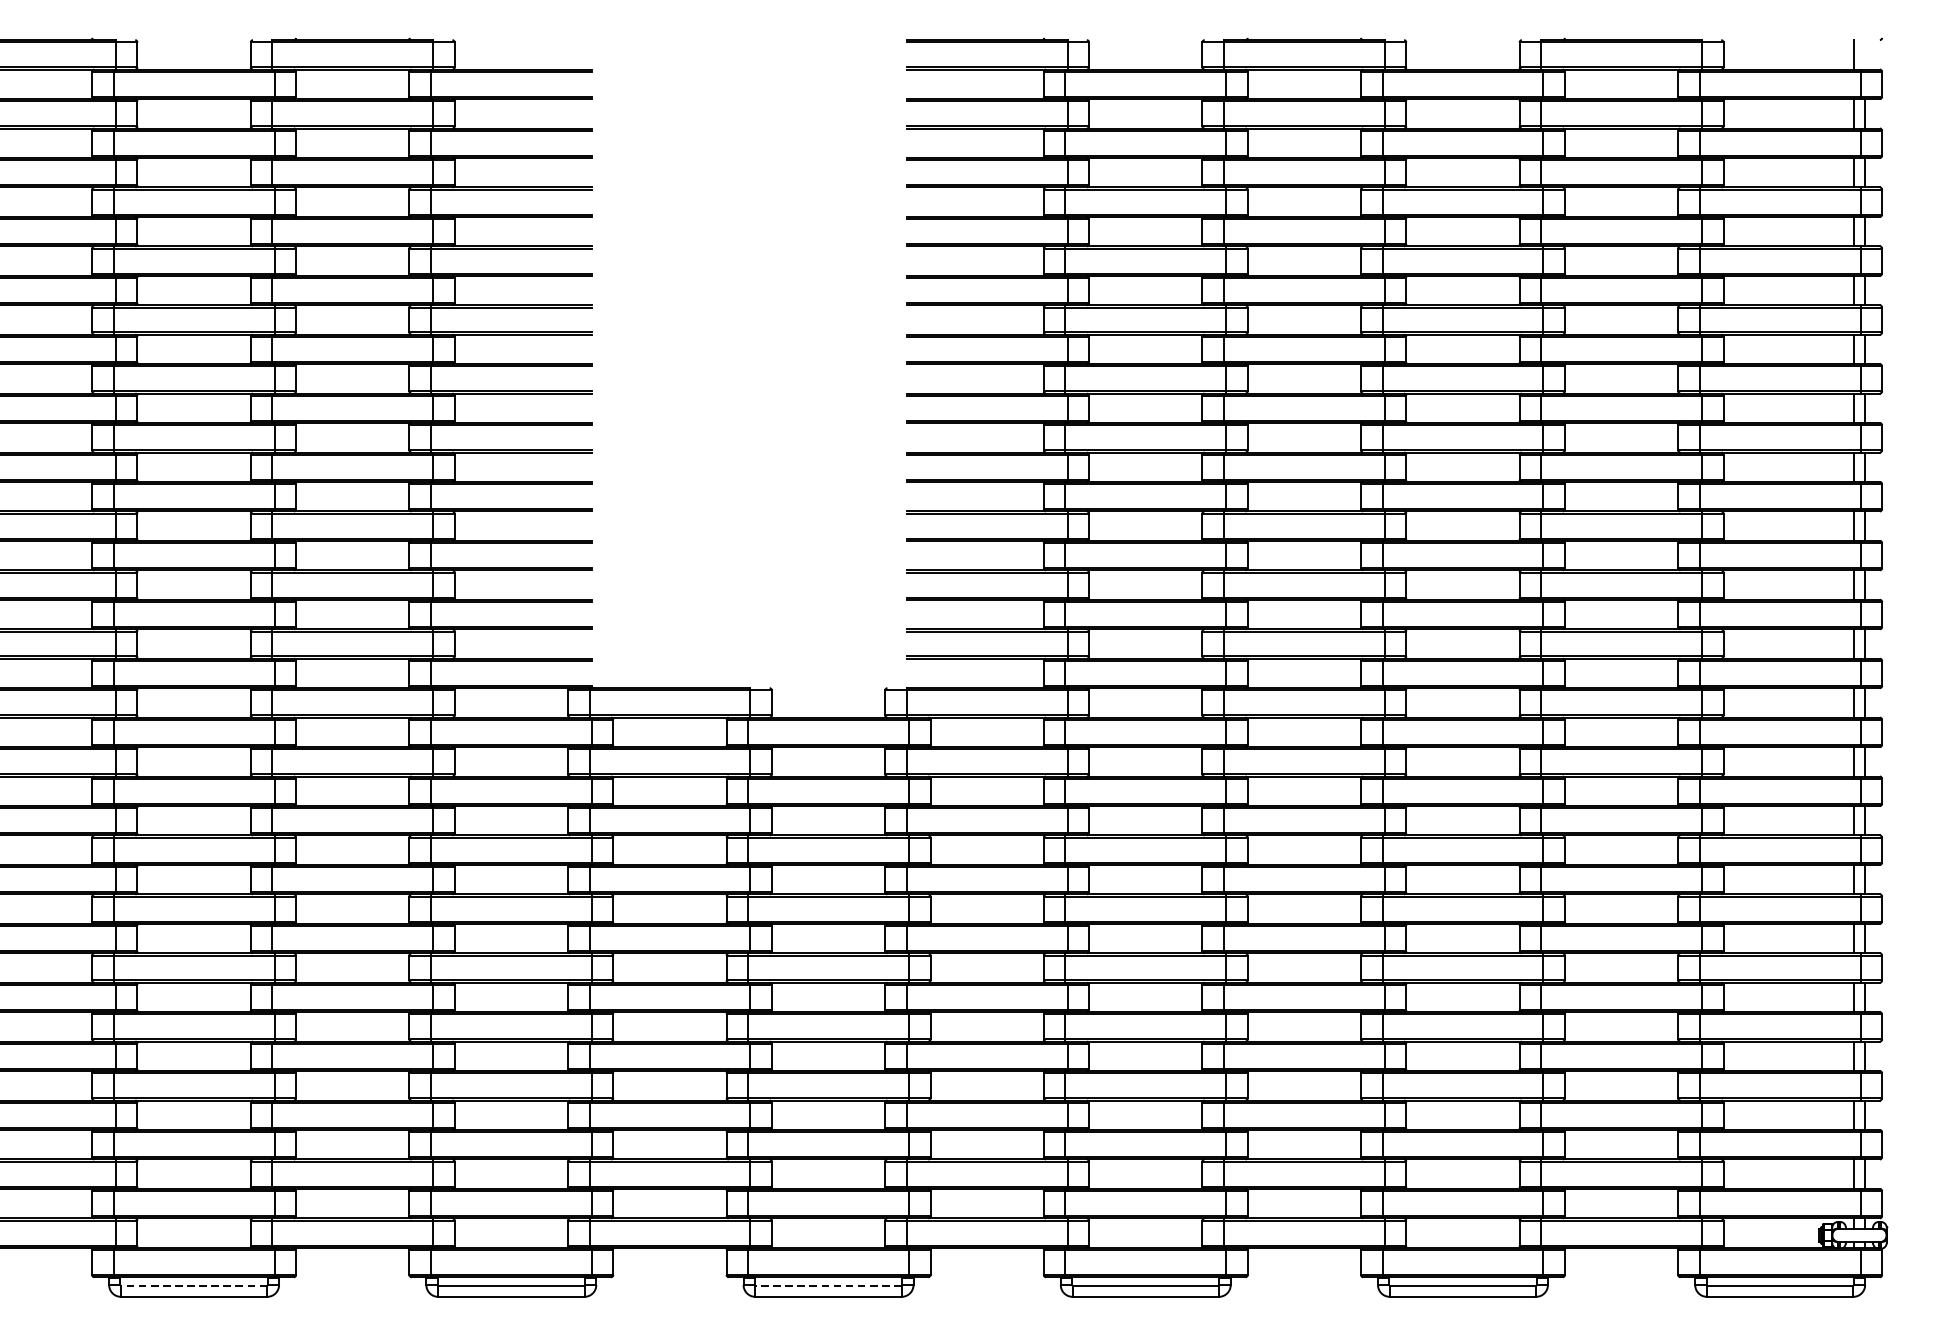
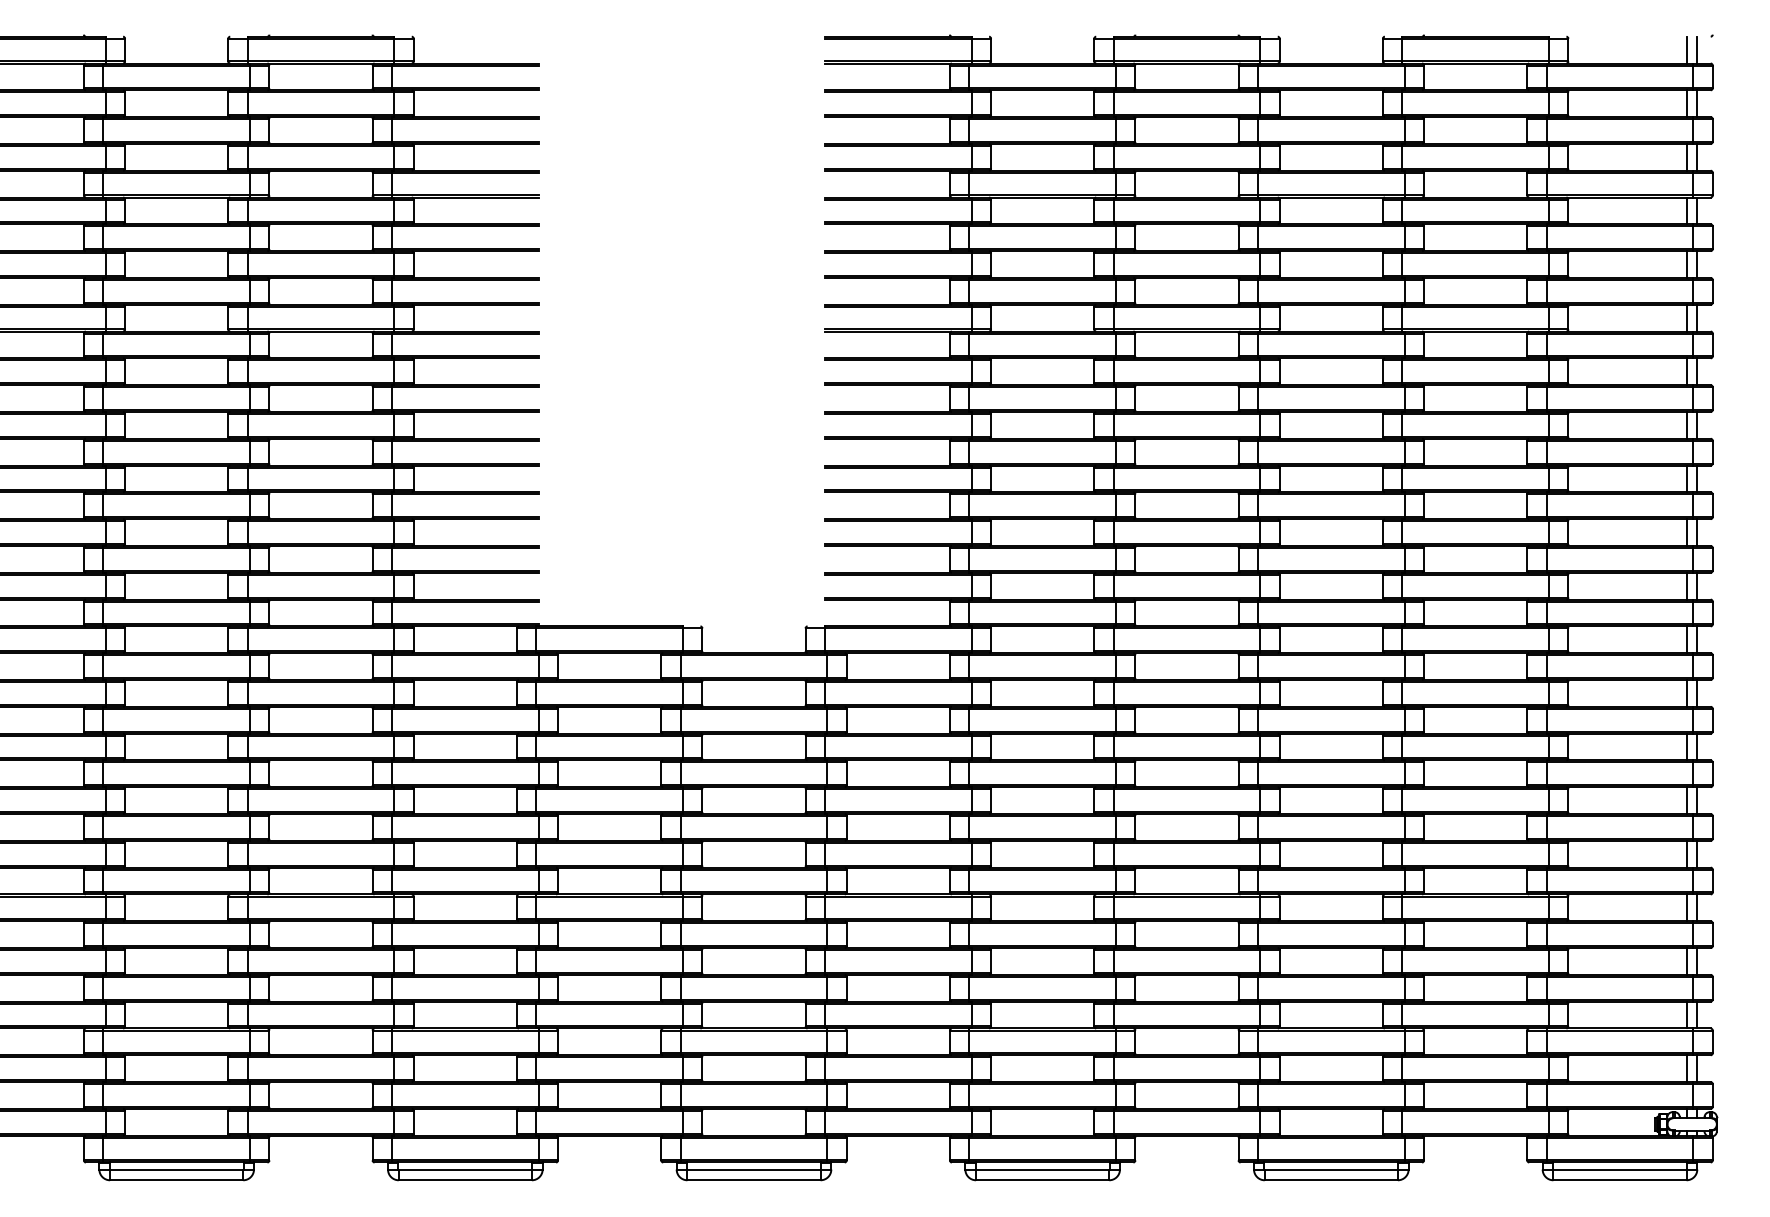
line: (1865, 54) -> (1697, 49), added
line: (193, 1284) -> (176, 1169), dashed -> solid
line: (829, 1284) -> (754, 1169), dashed -> solid

